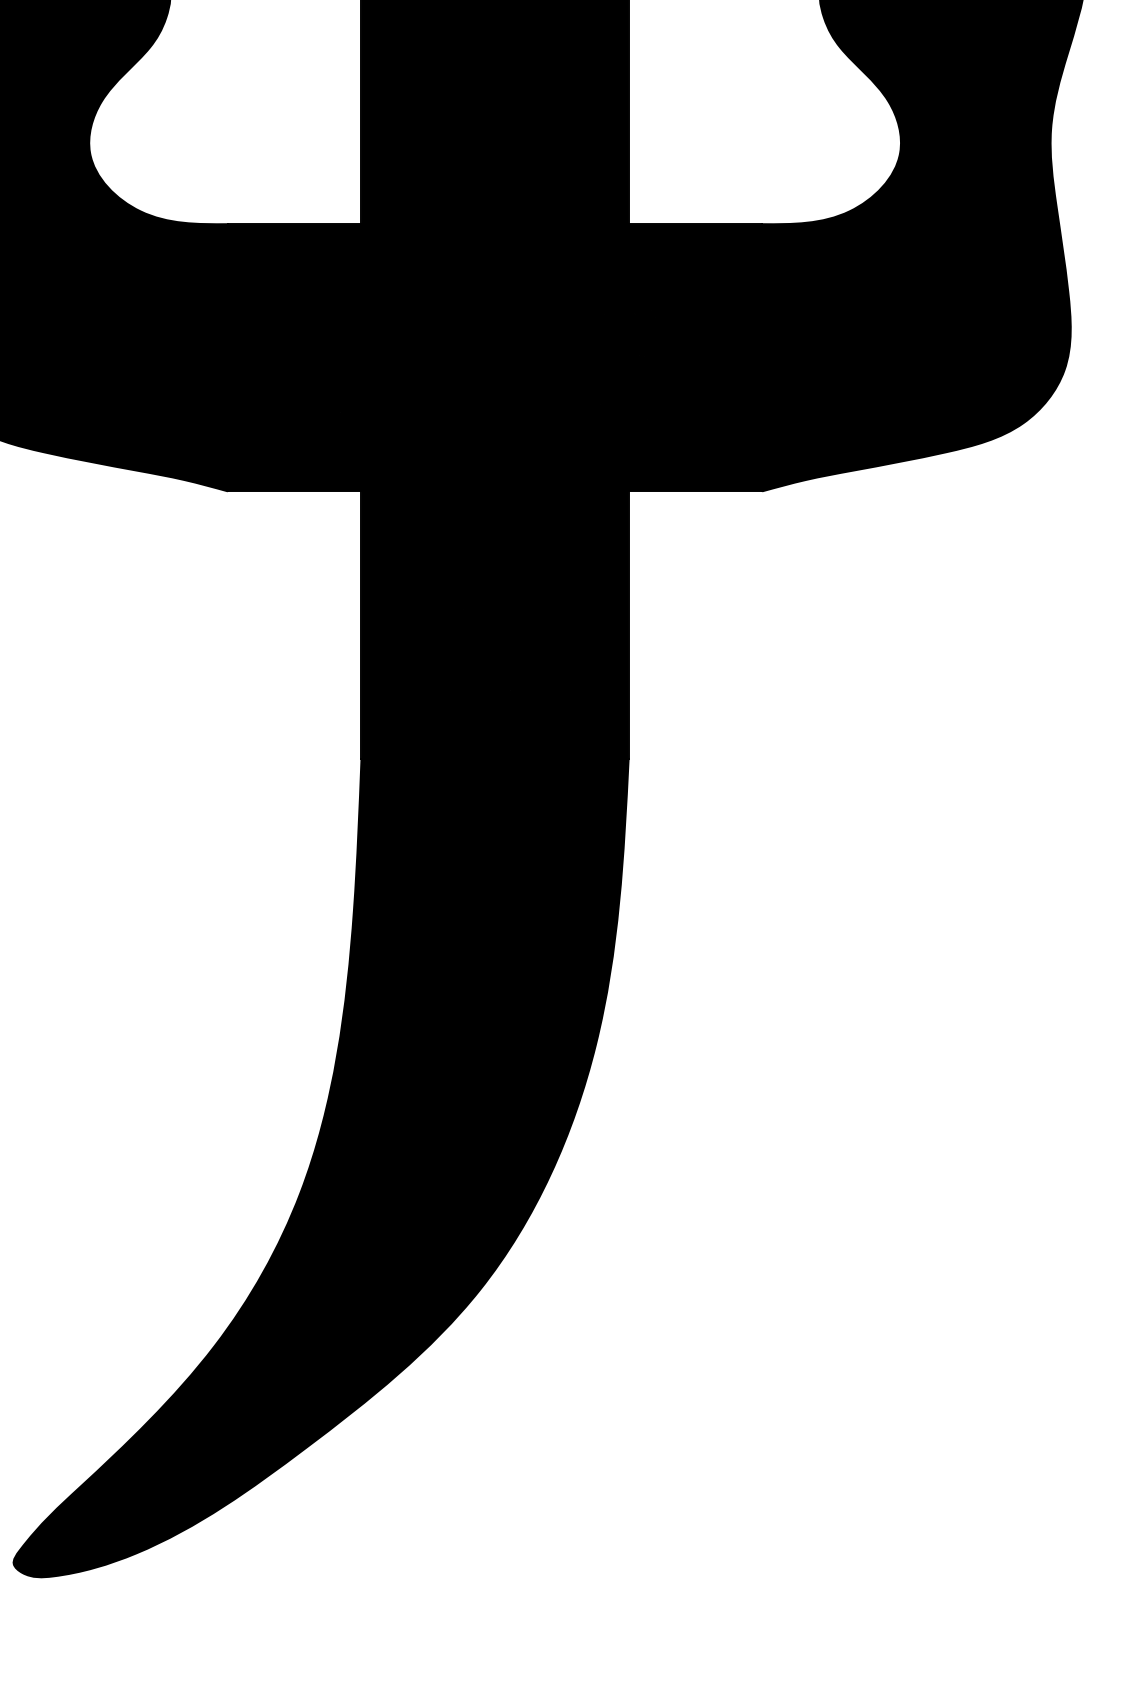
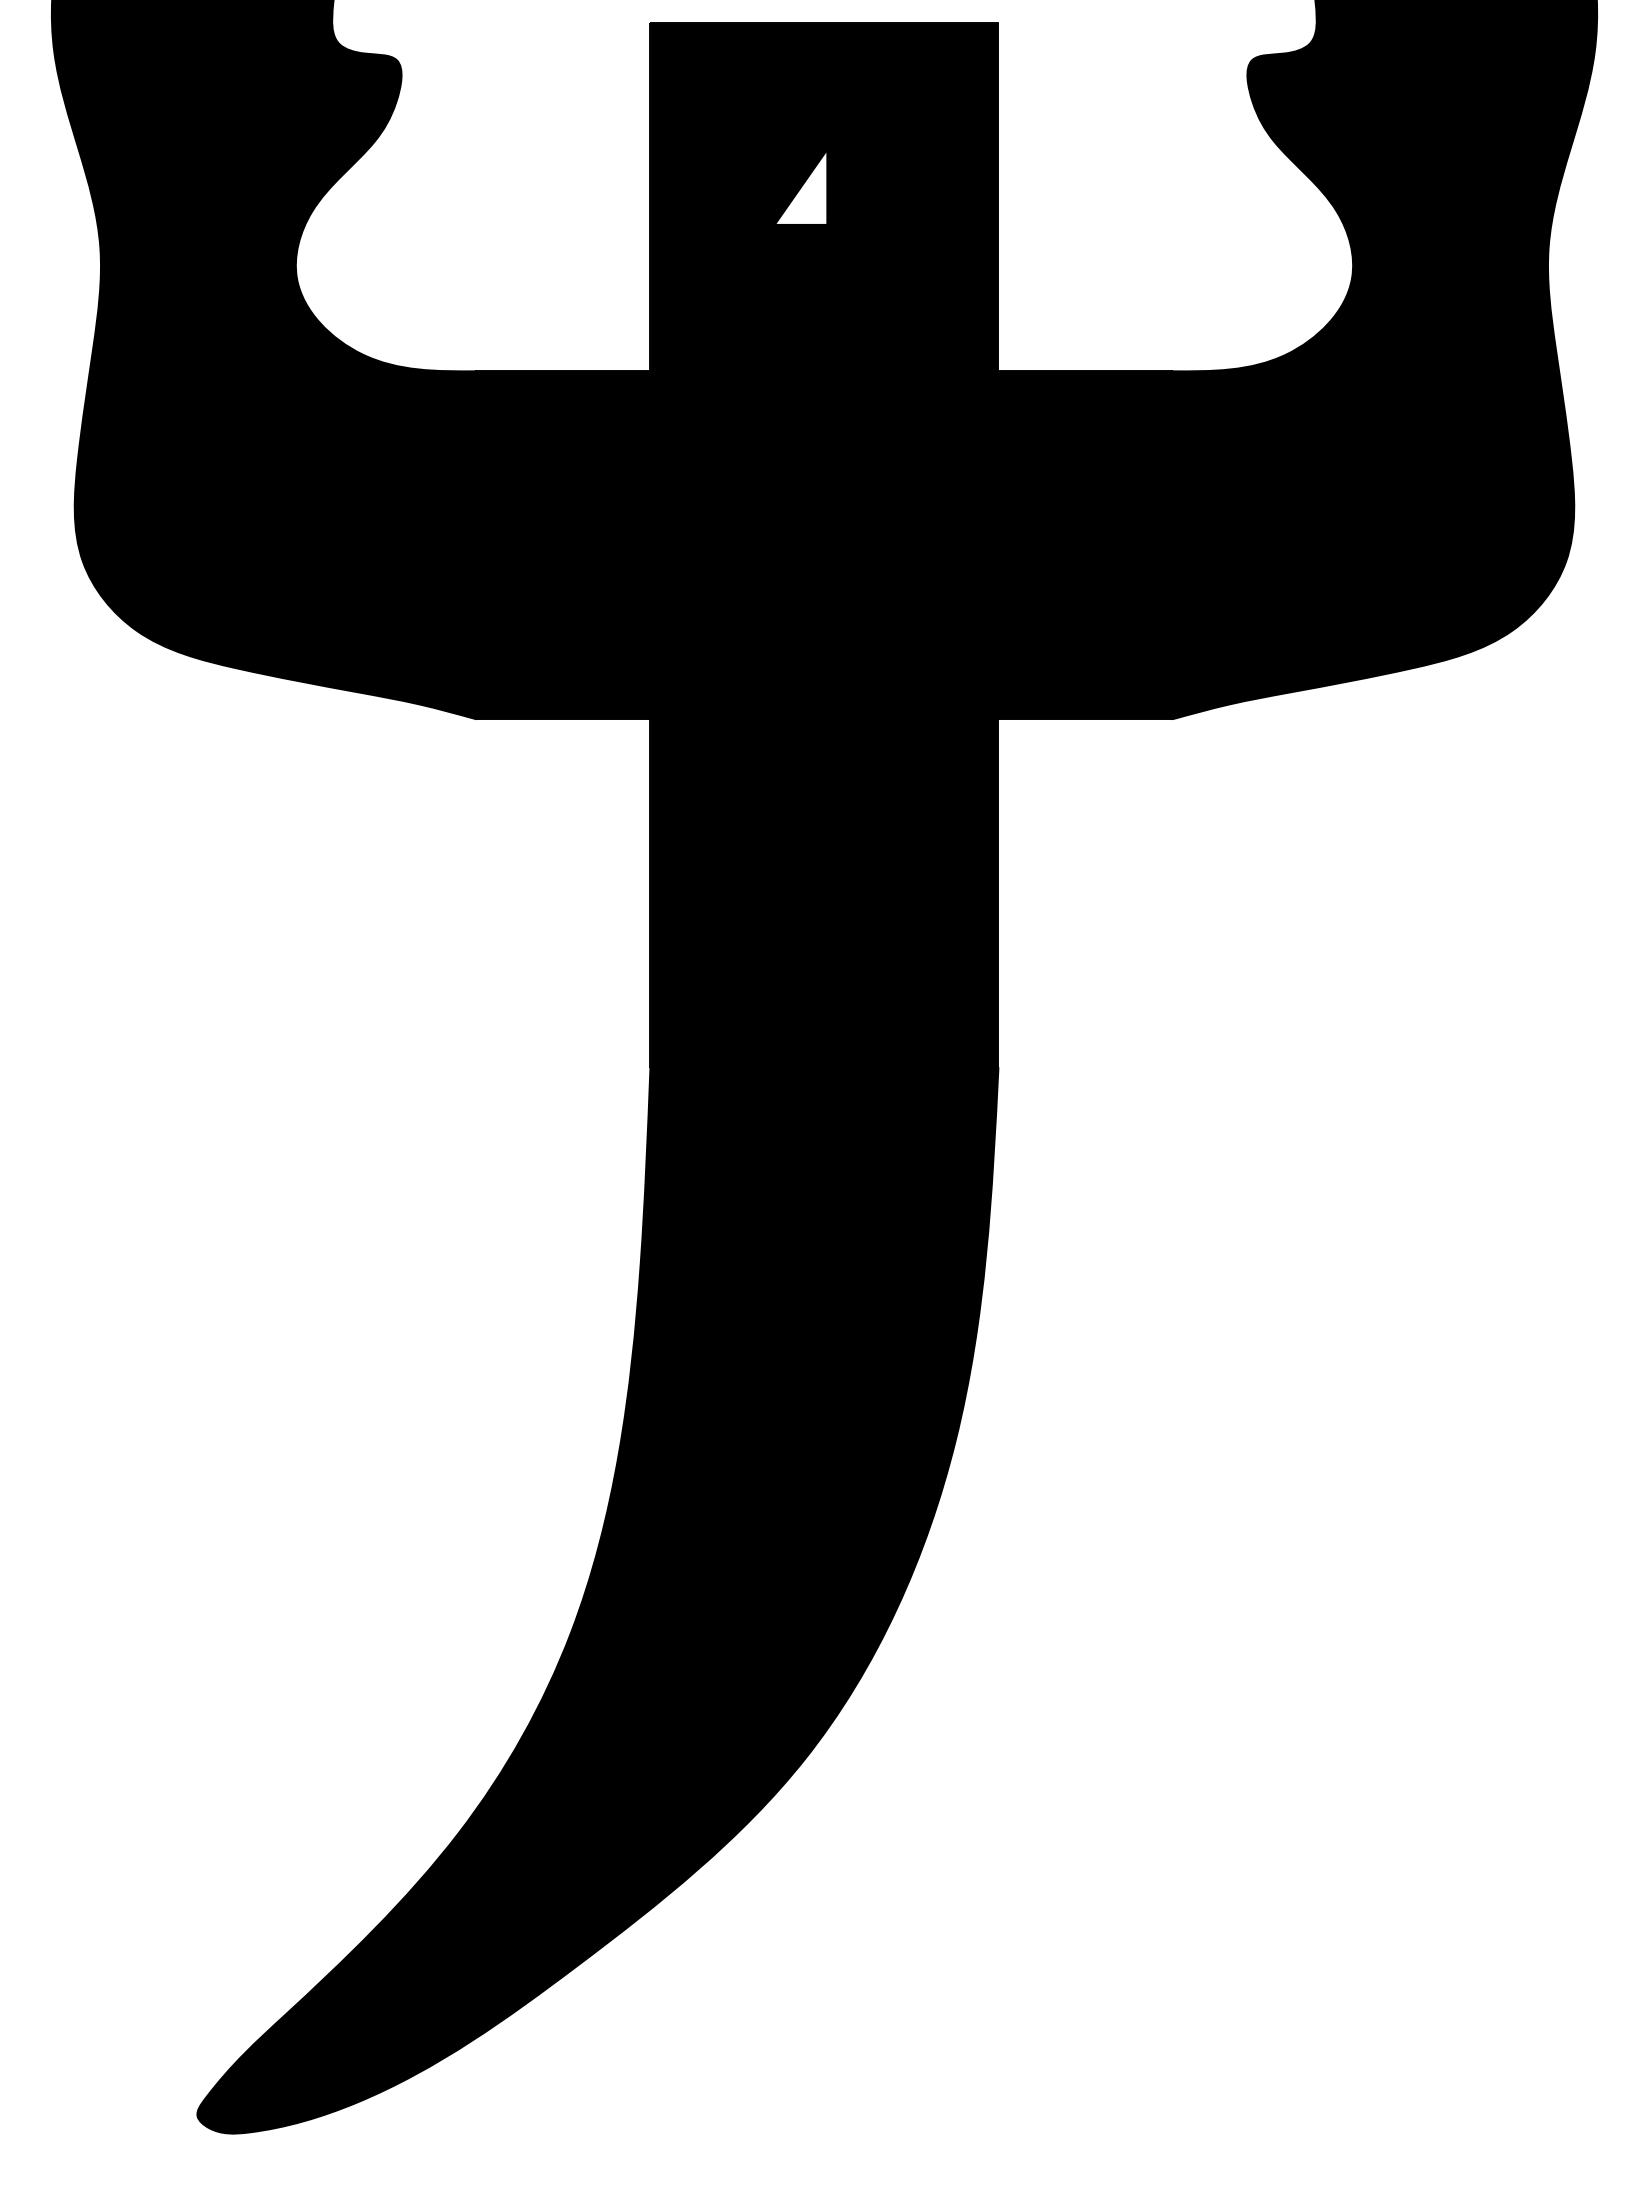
fill: (476, 82) -> (800, 186), removed

